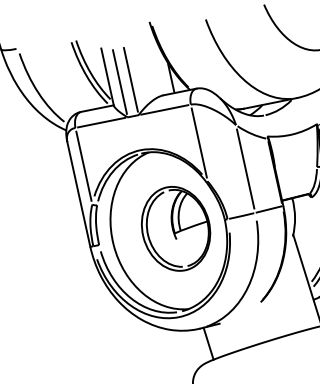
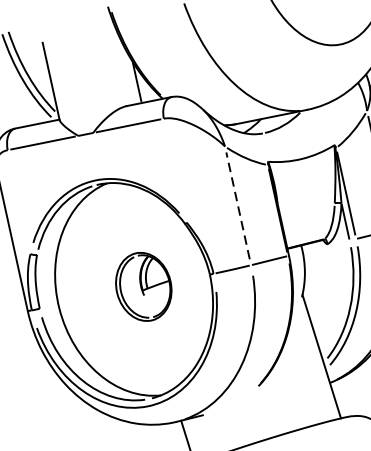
line: (130, 79) -> (82, 84), removed
line: (119, 81) -> (67, 87), removed
line: (198, 142) -> (174, 169), removed
line: (83, 165) -> (18, 201), removed
line: (245, 168) -> (237, 205), solid -> dashed
part: (175, 228) -> (143, 286), size x0.6

